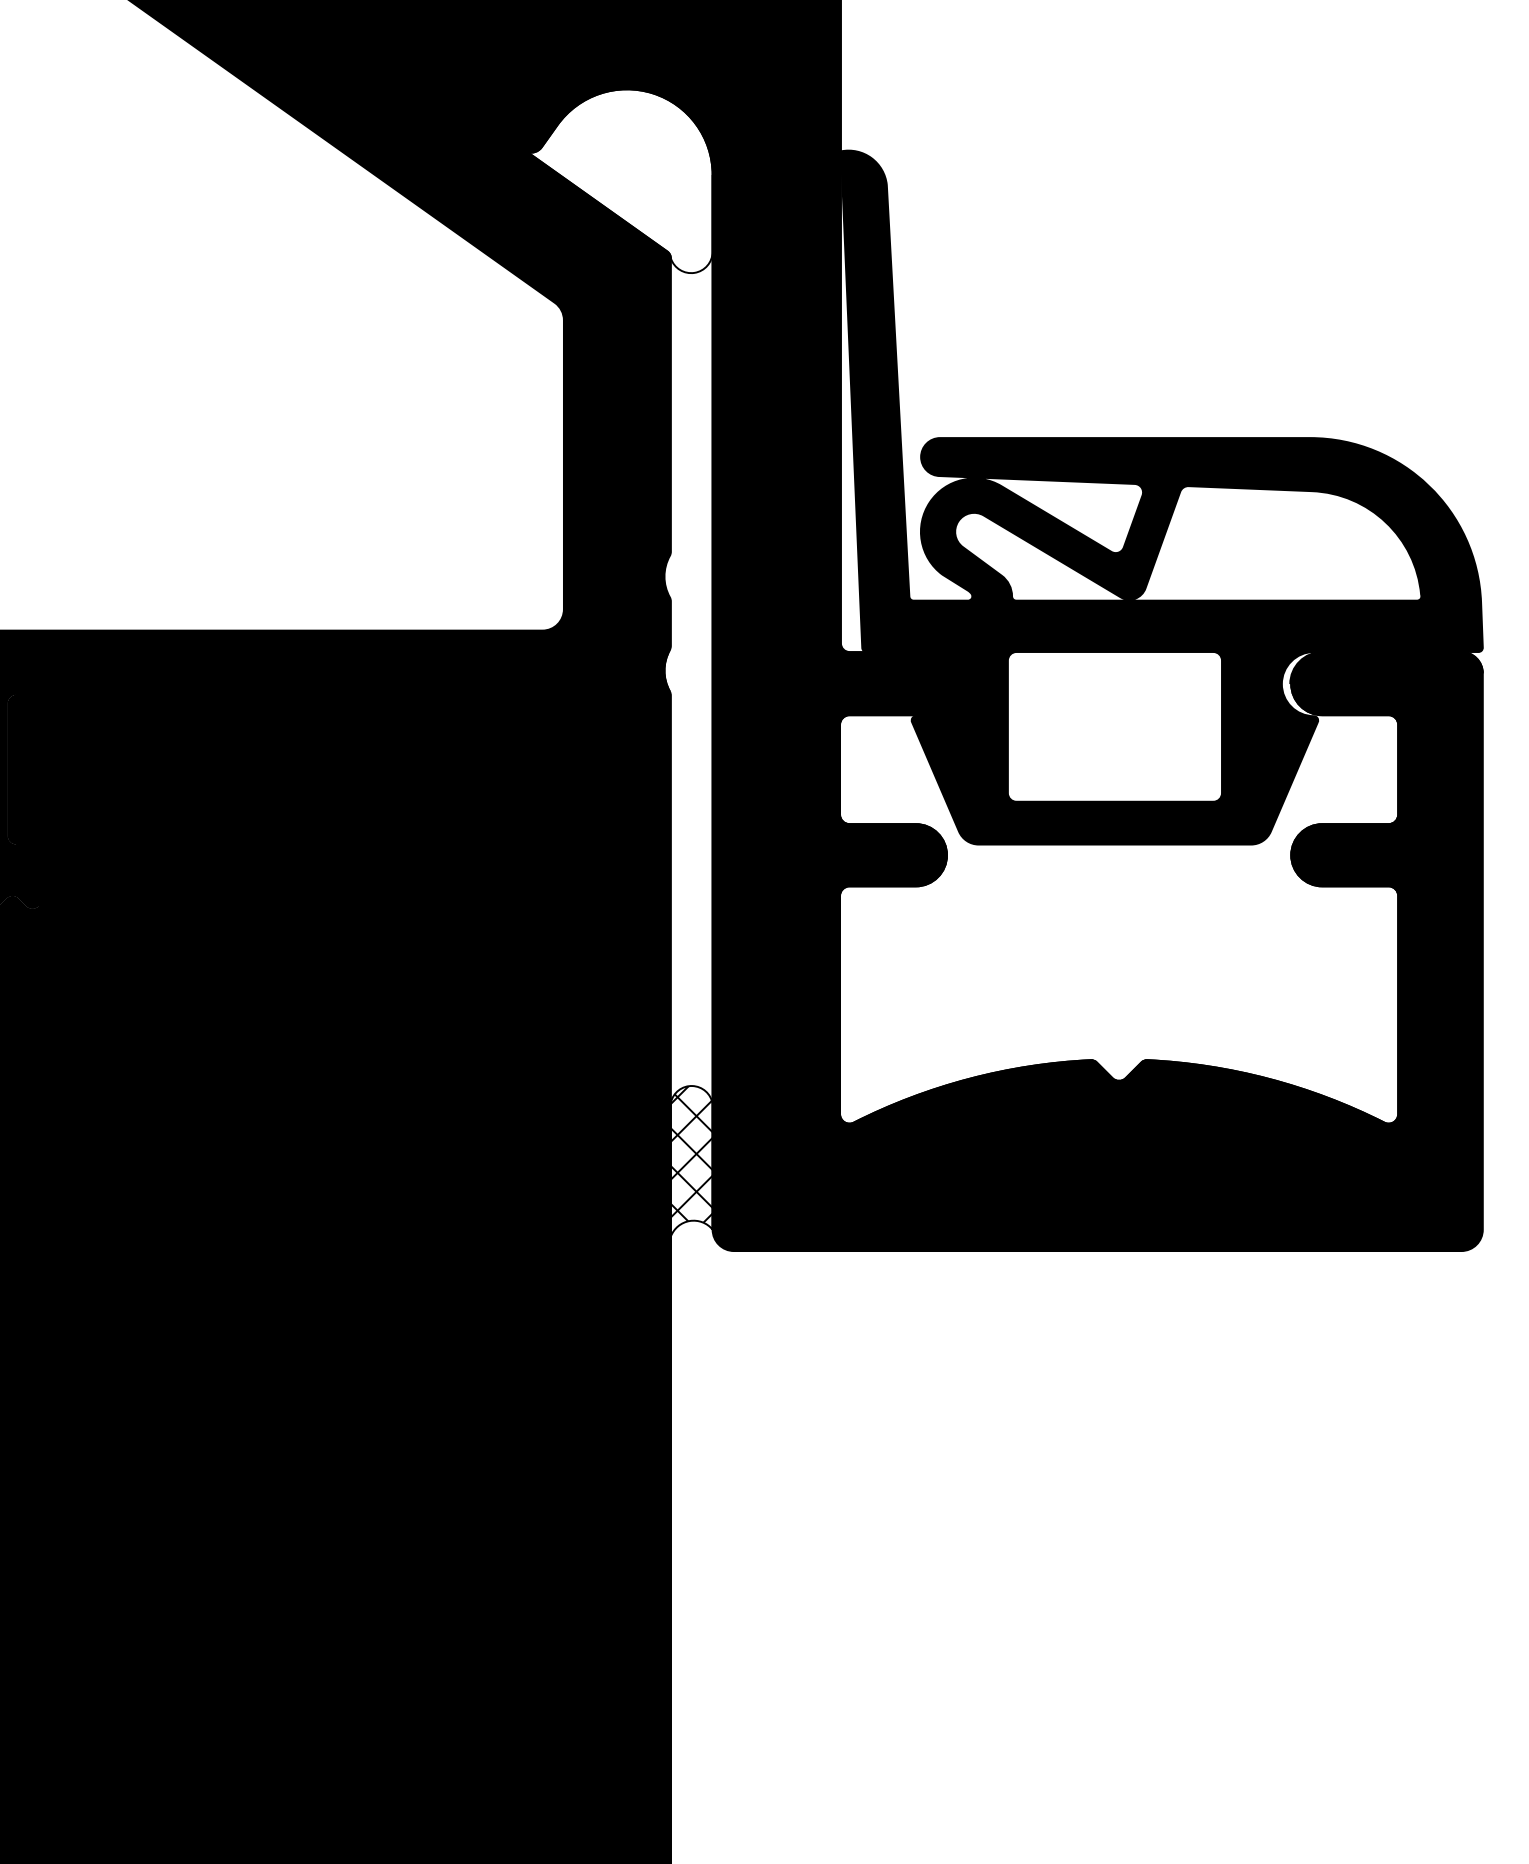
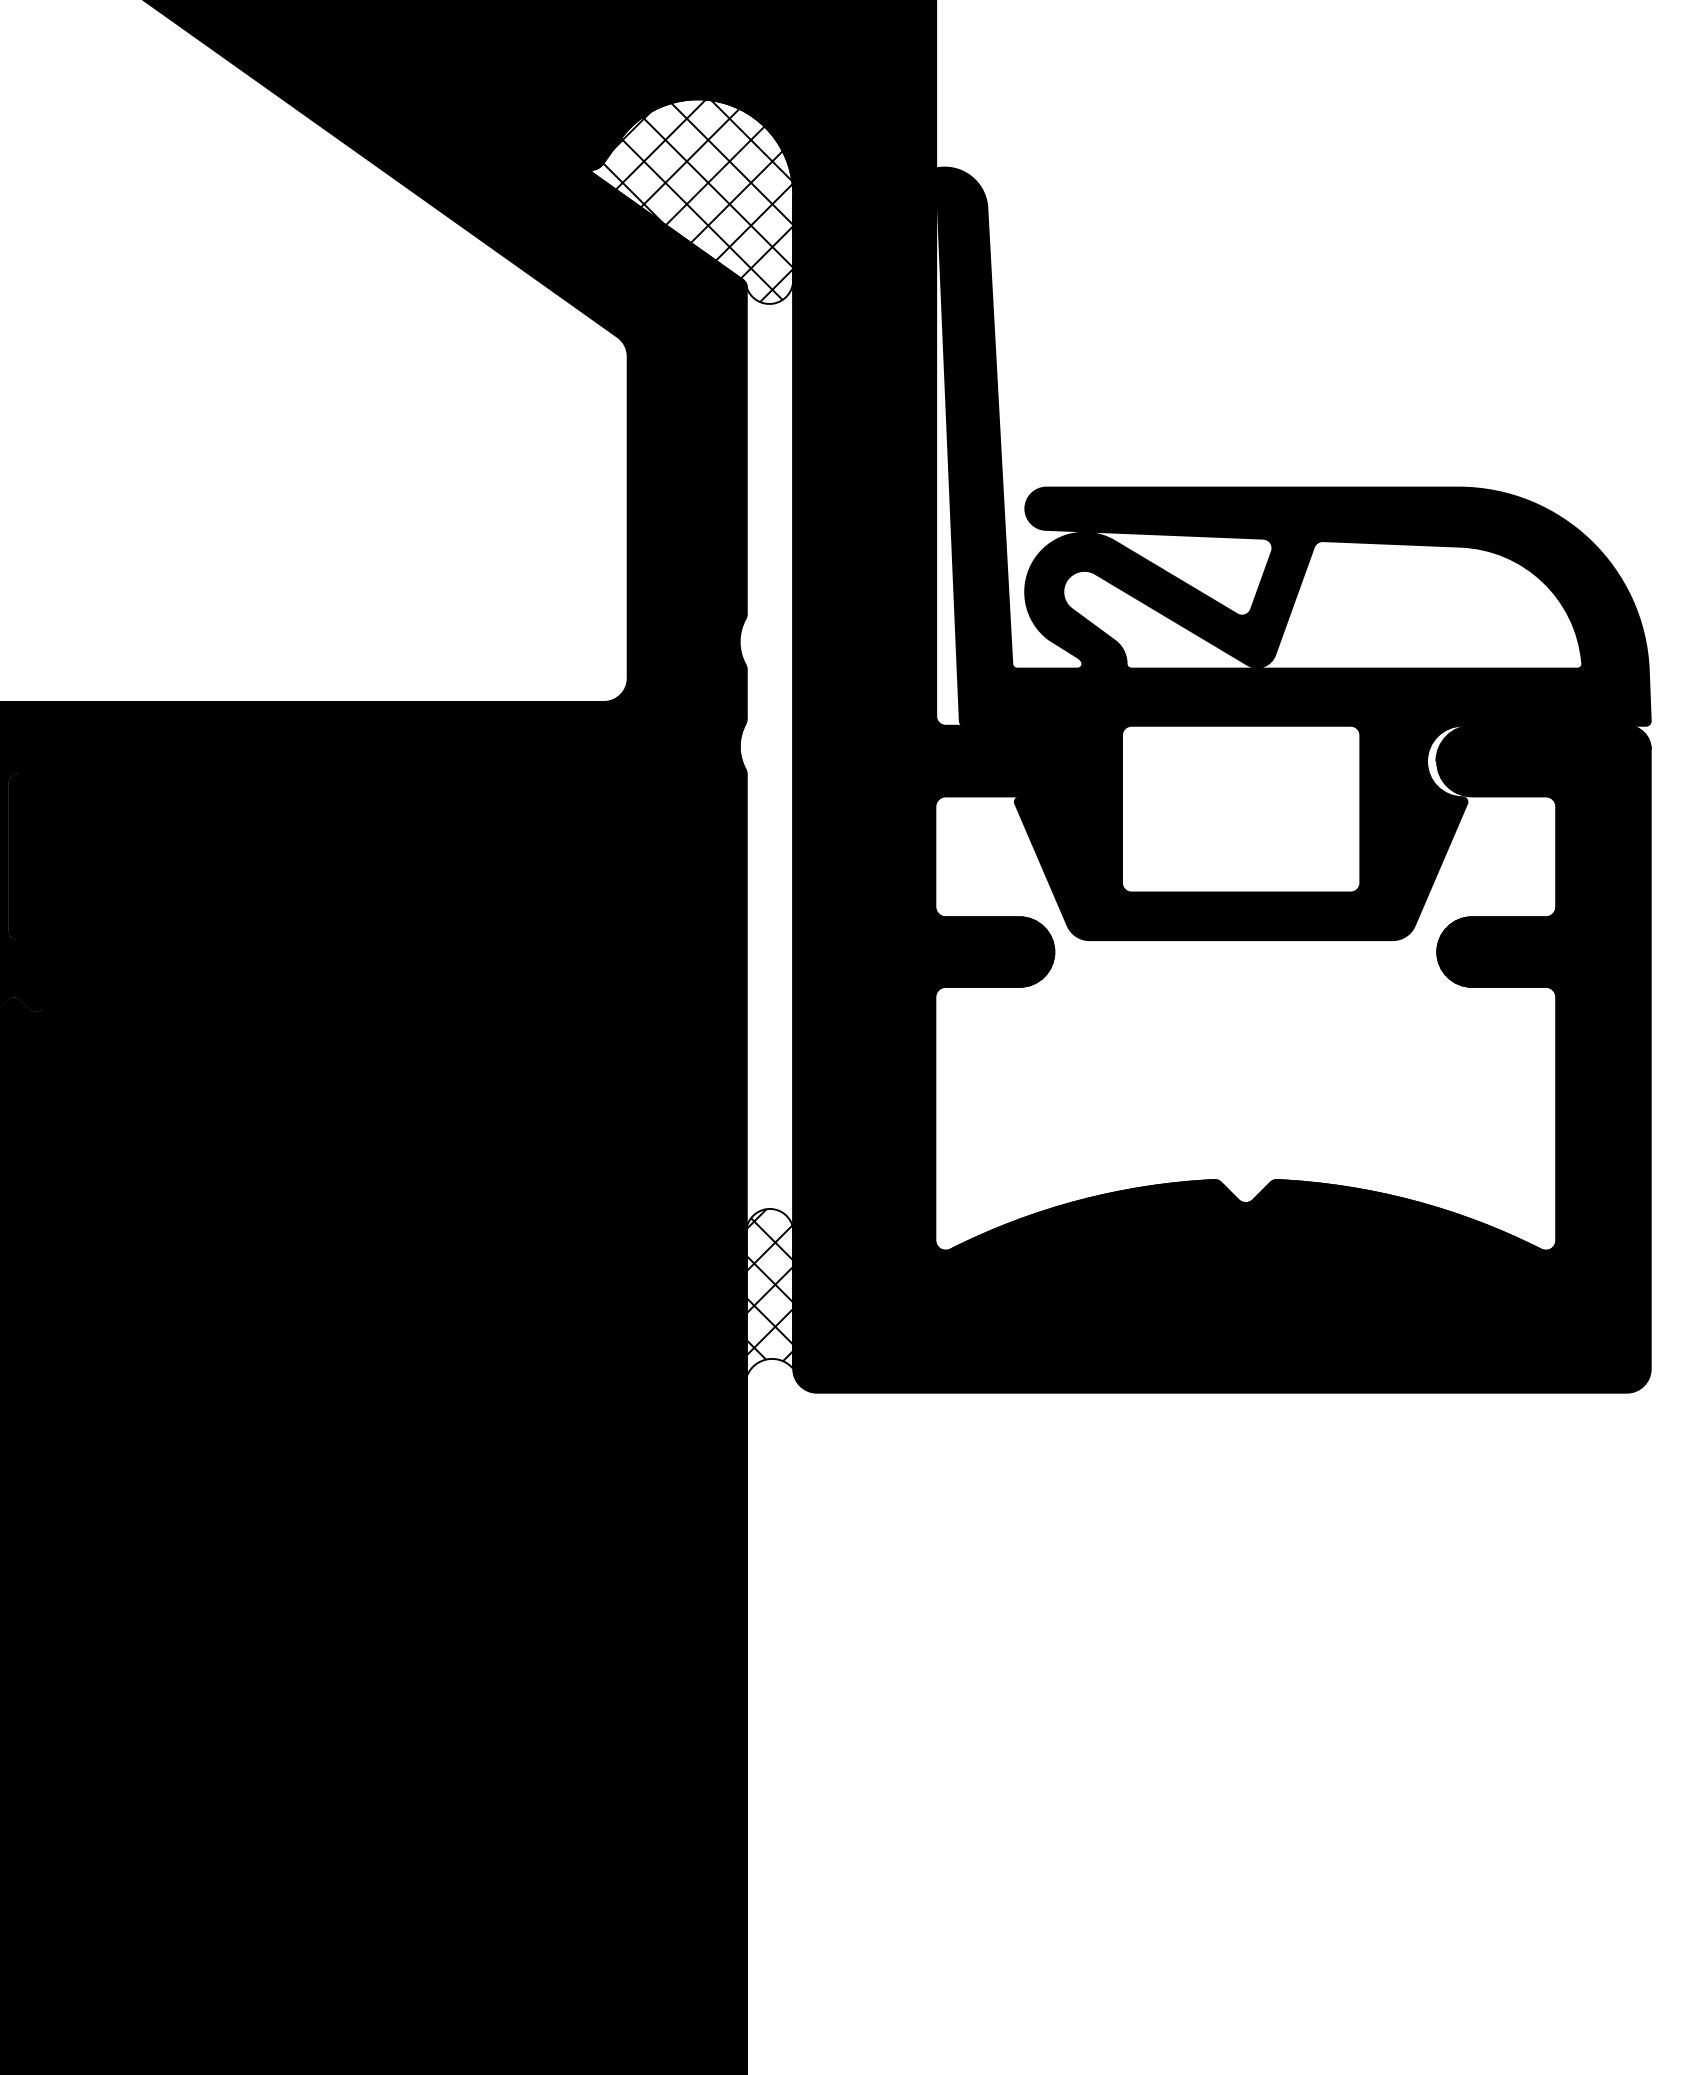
hatch: (621, 180) -> (691, 200), added

